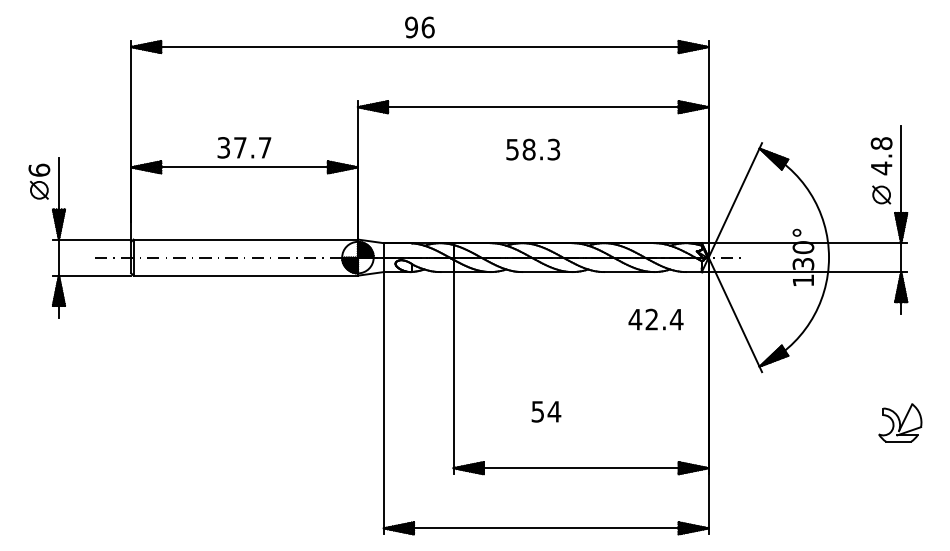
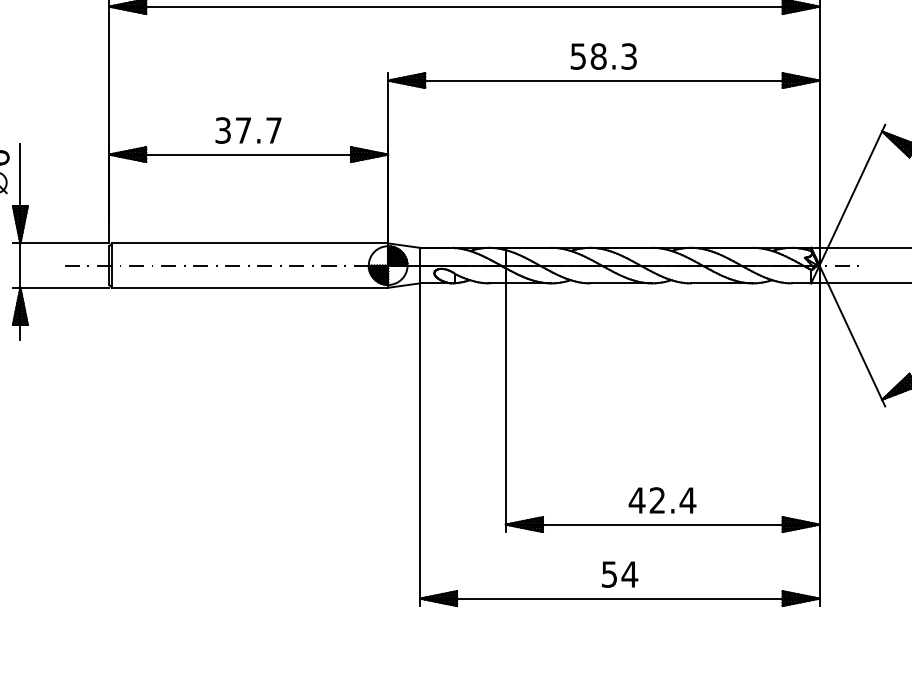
text: (533, 149) -> (604, 56), moved
text: (655, 319) -> (661, 500), moved
text: (546, 411) -> (620, 574), moved

